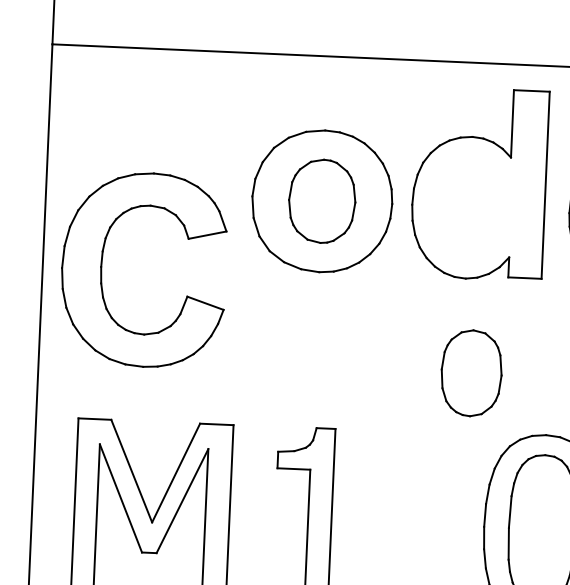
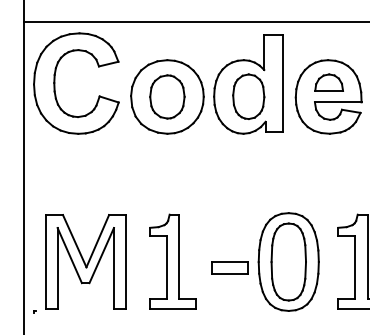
part: (103, 268) -> (55, 83), moved
part: (471, 372) -> (248, 96), moved
part: (427, 534) -> (229, 267), added

